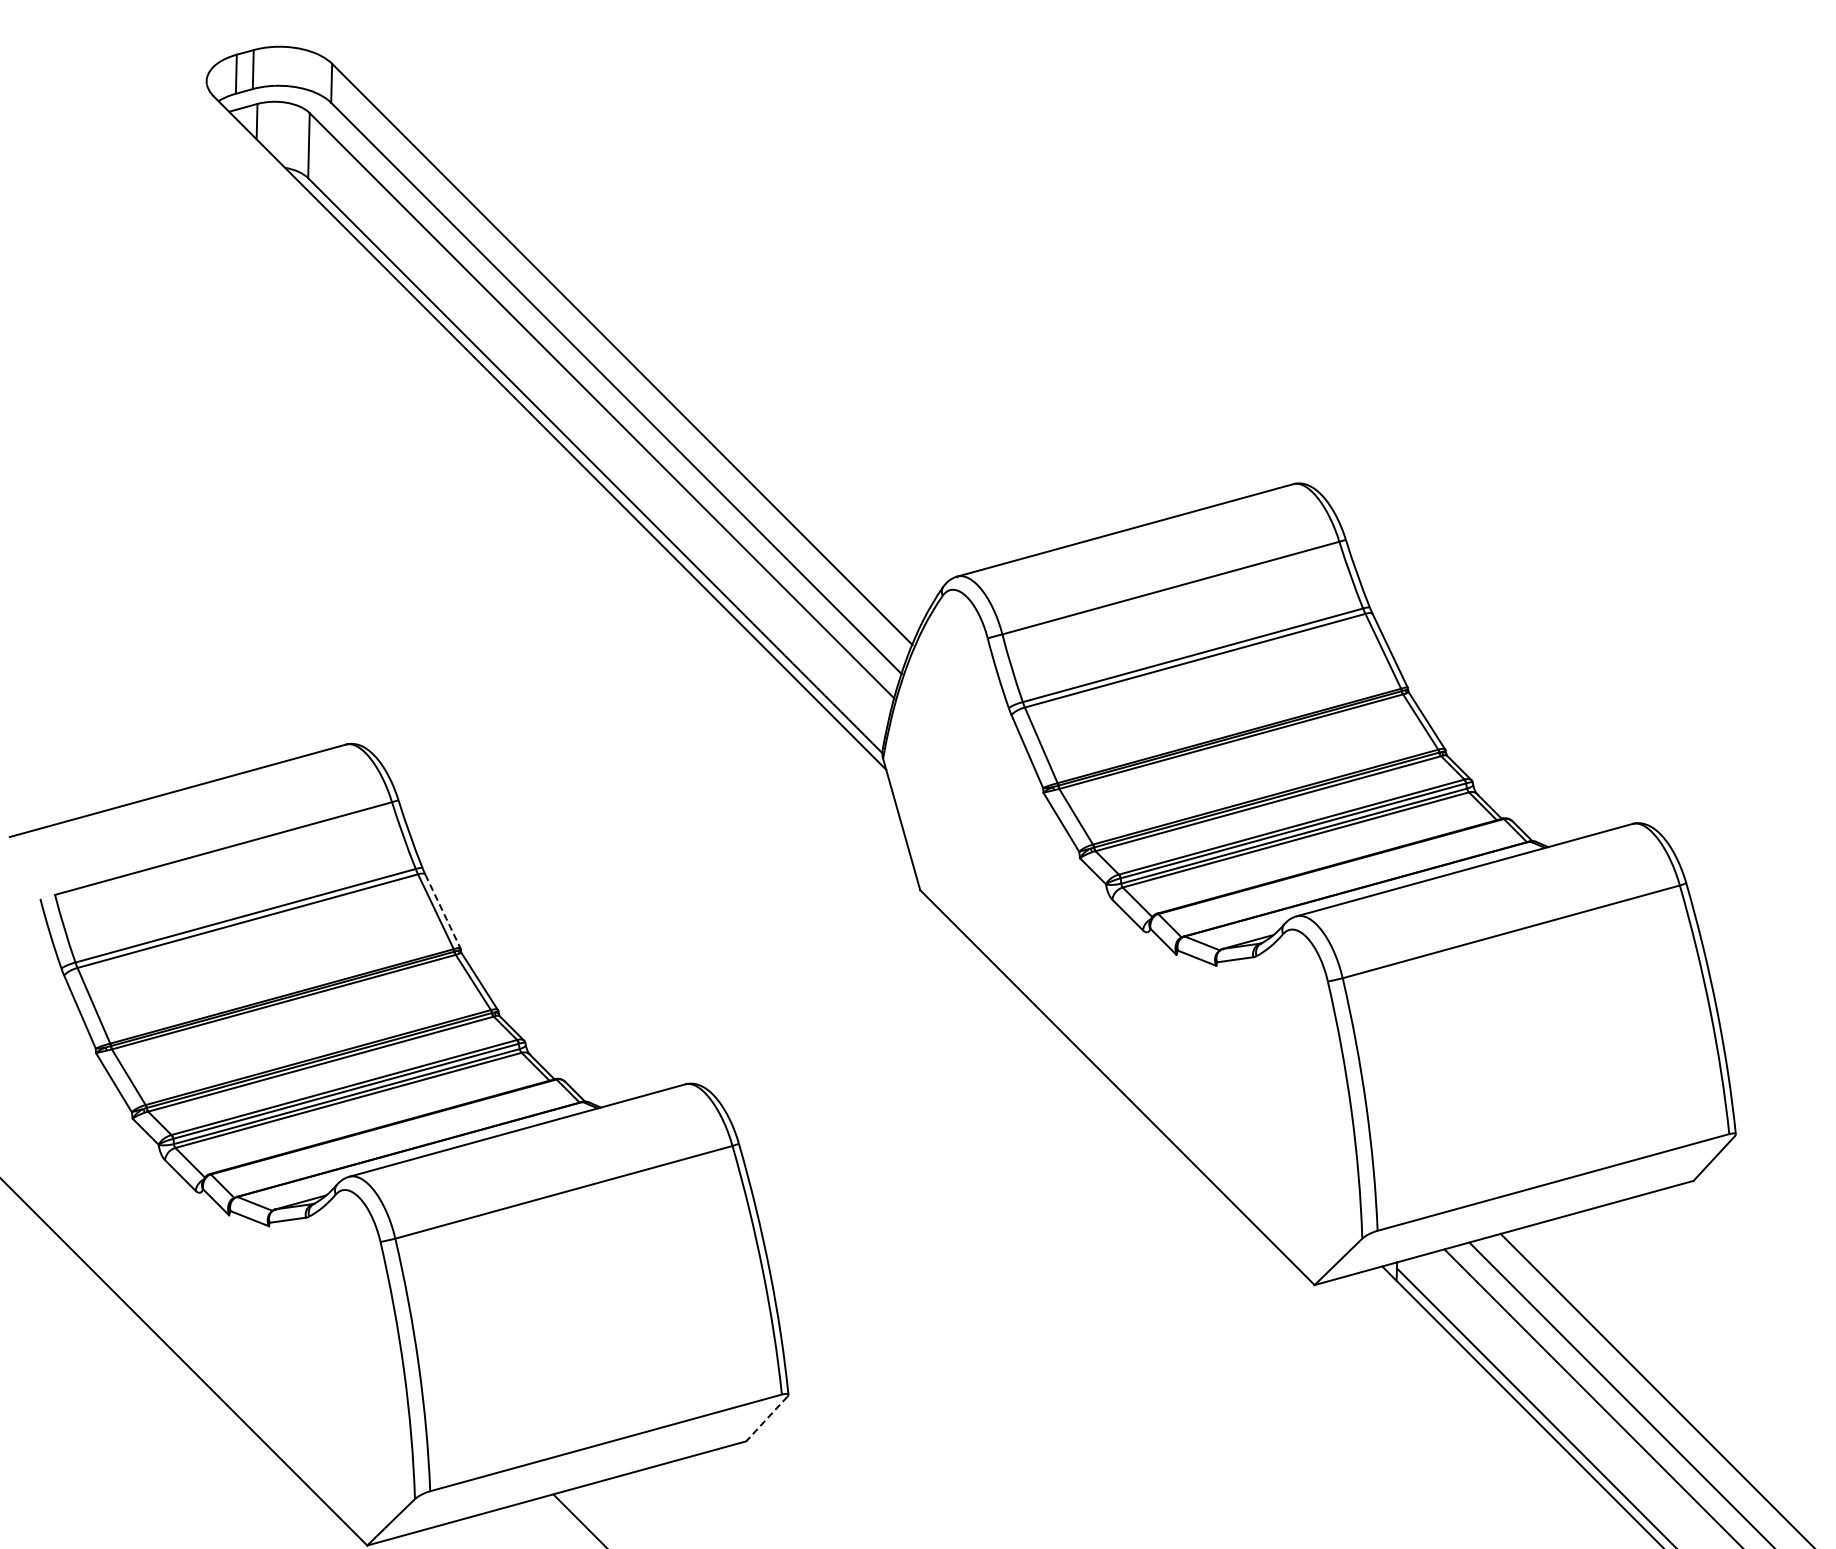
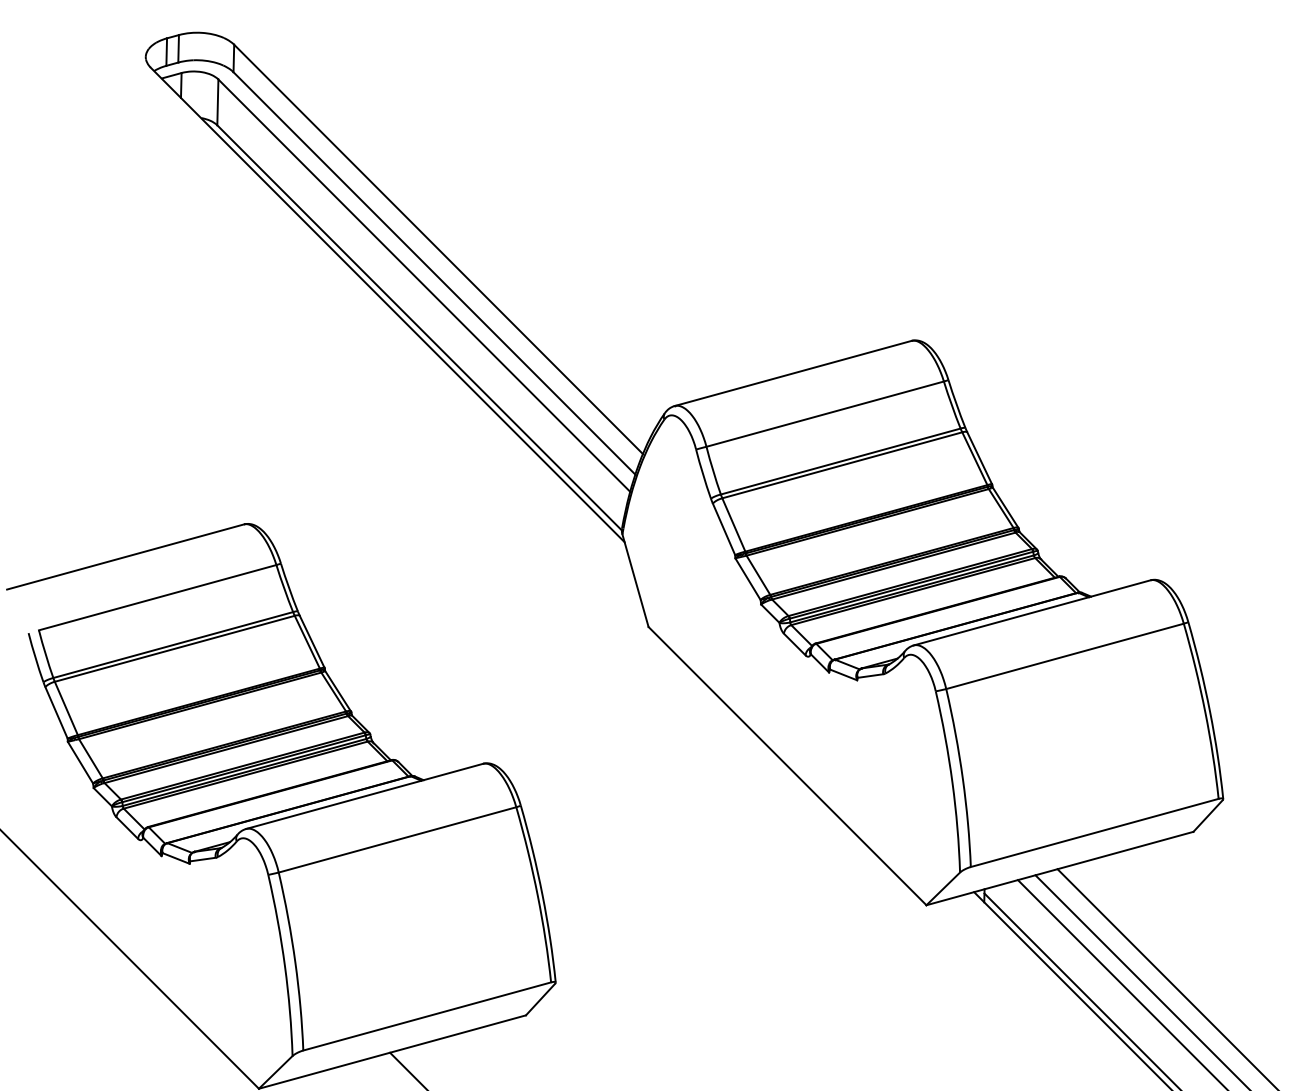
line: (442, 911) -> (311, 642), dashed -> solid
line: (766, 1419) -> (540, 999), dashed -> solid

